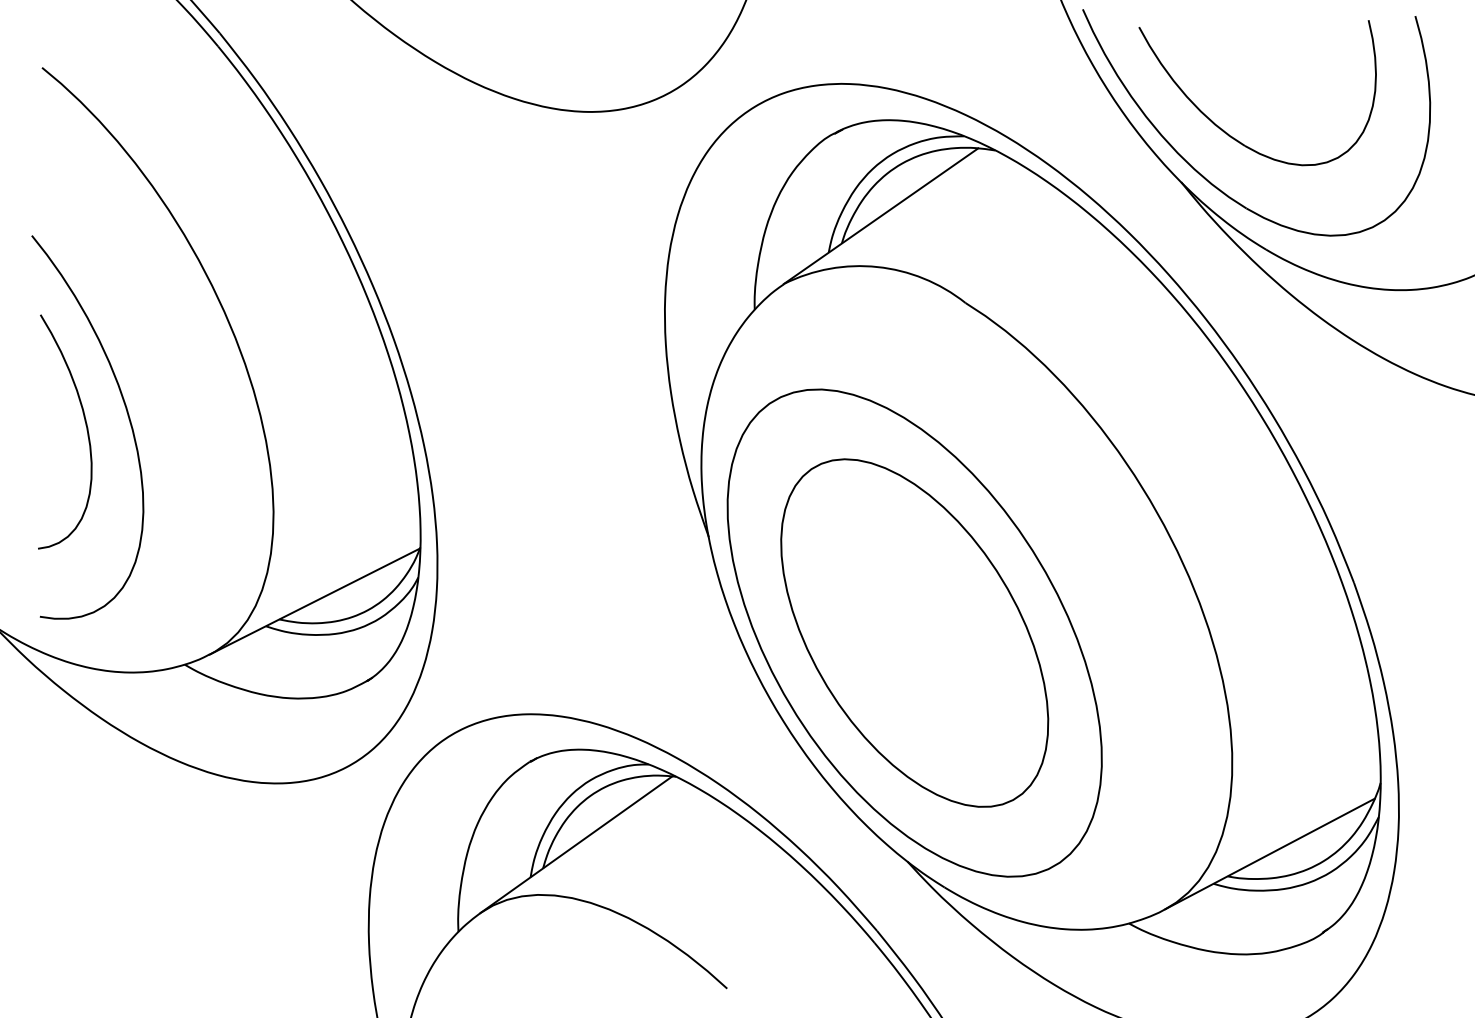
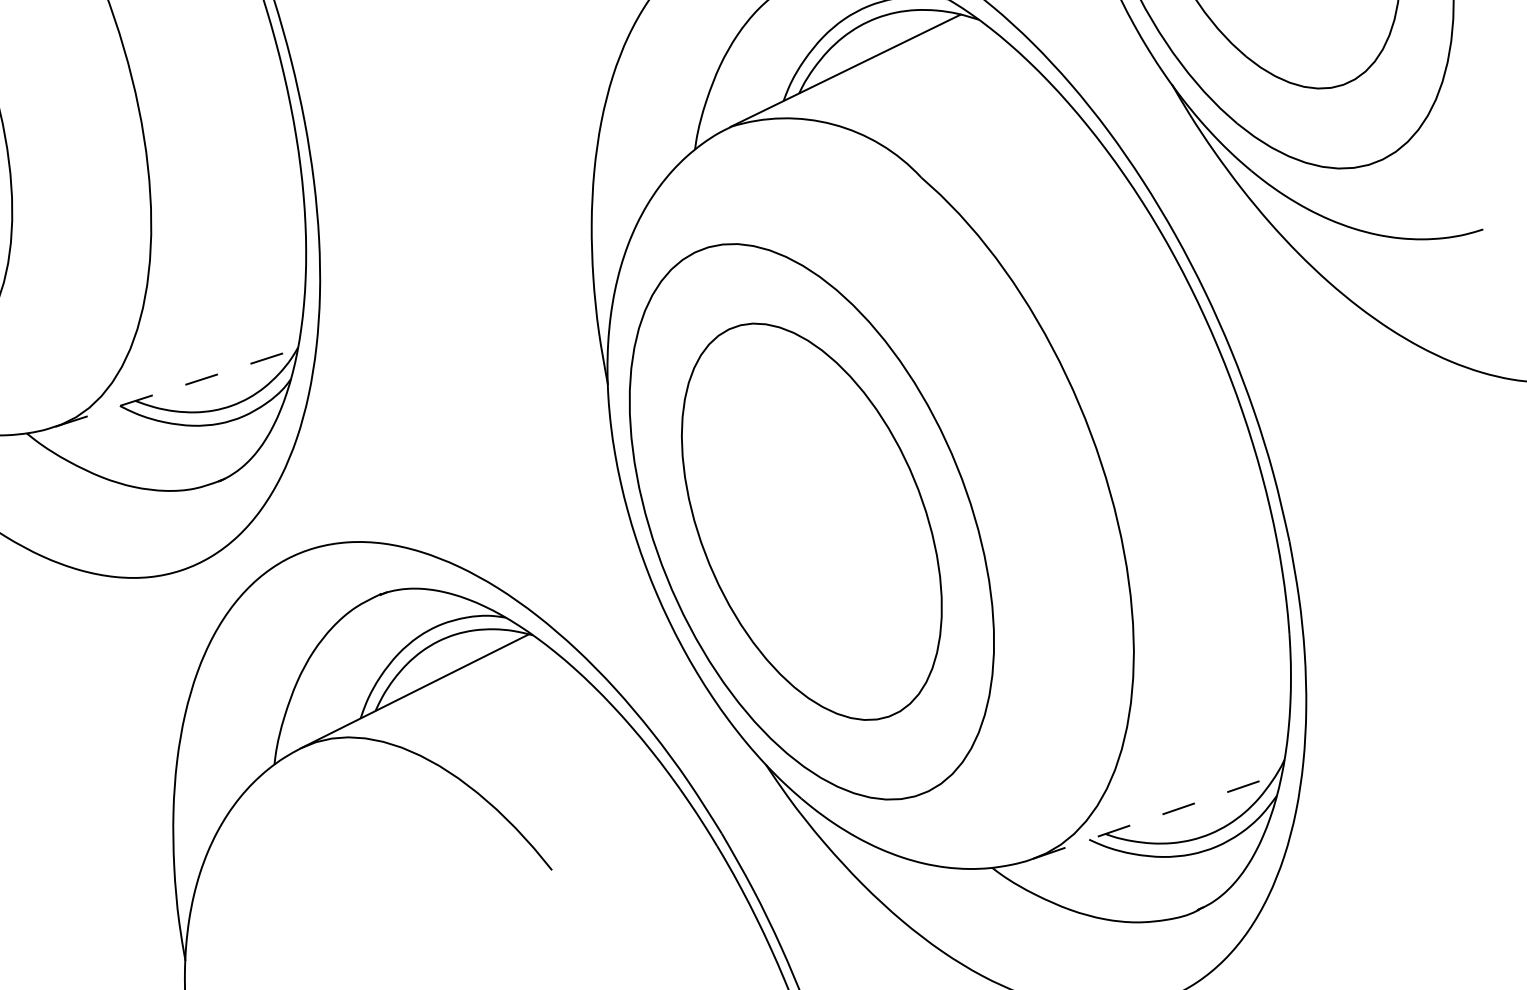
line: (314, 601) -> (175, 387), solid -> dashed
line: (1270, 853) -> (1155, 816), solid -> dashed

